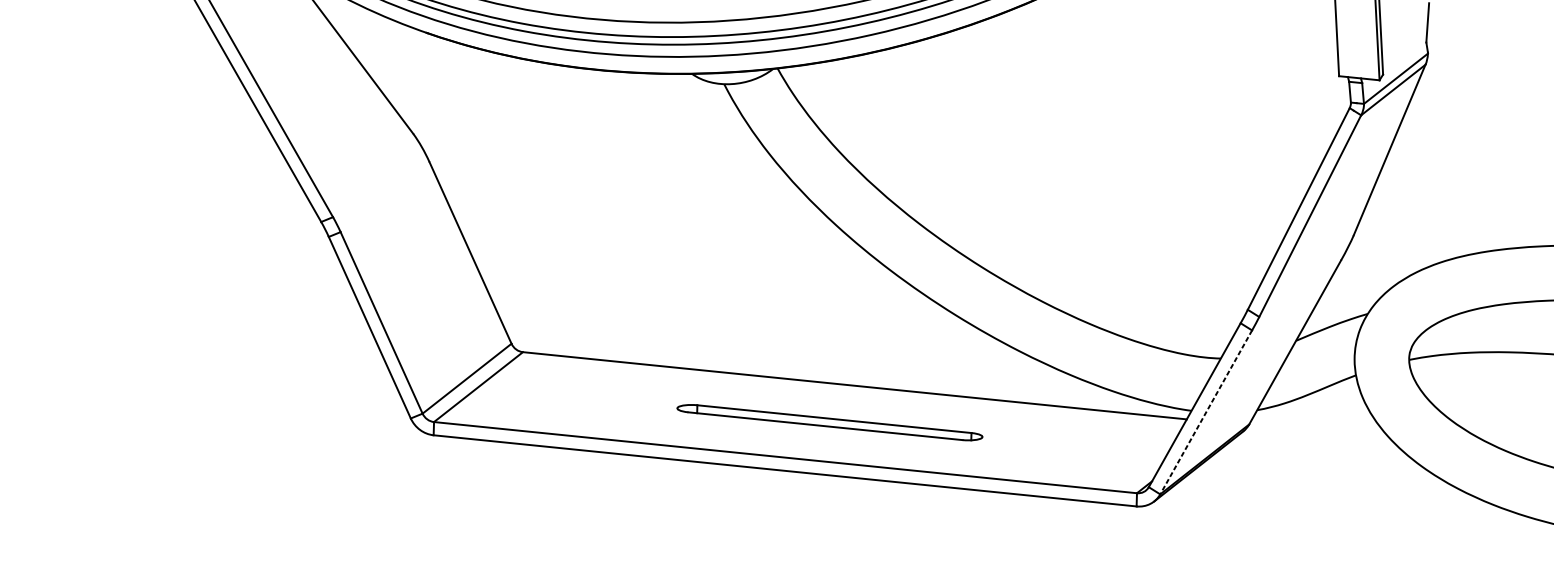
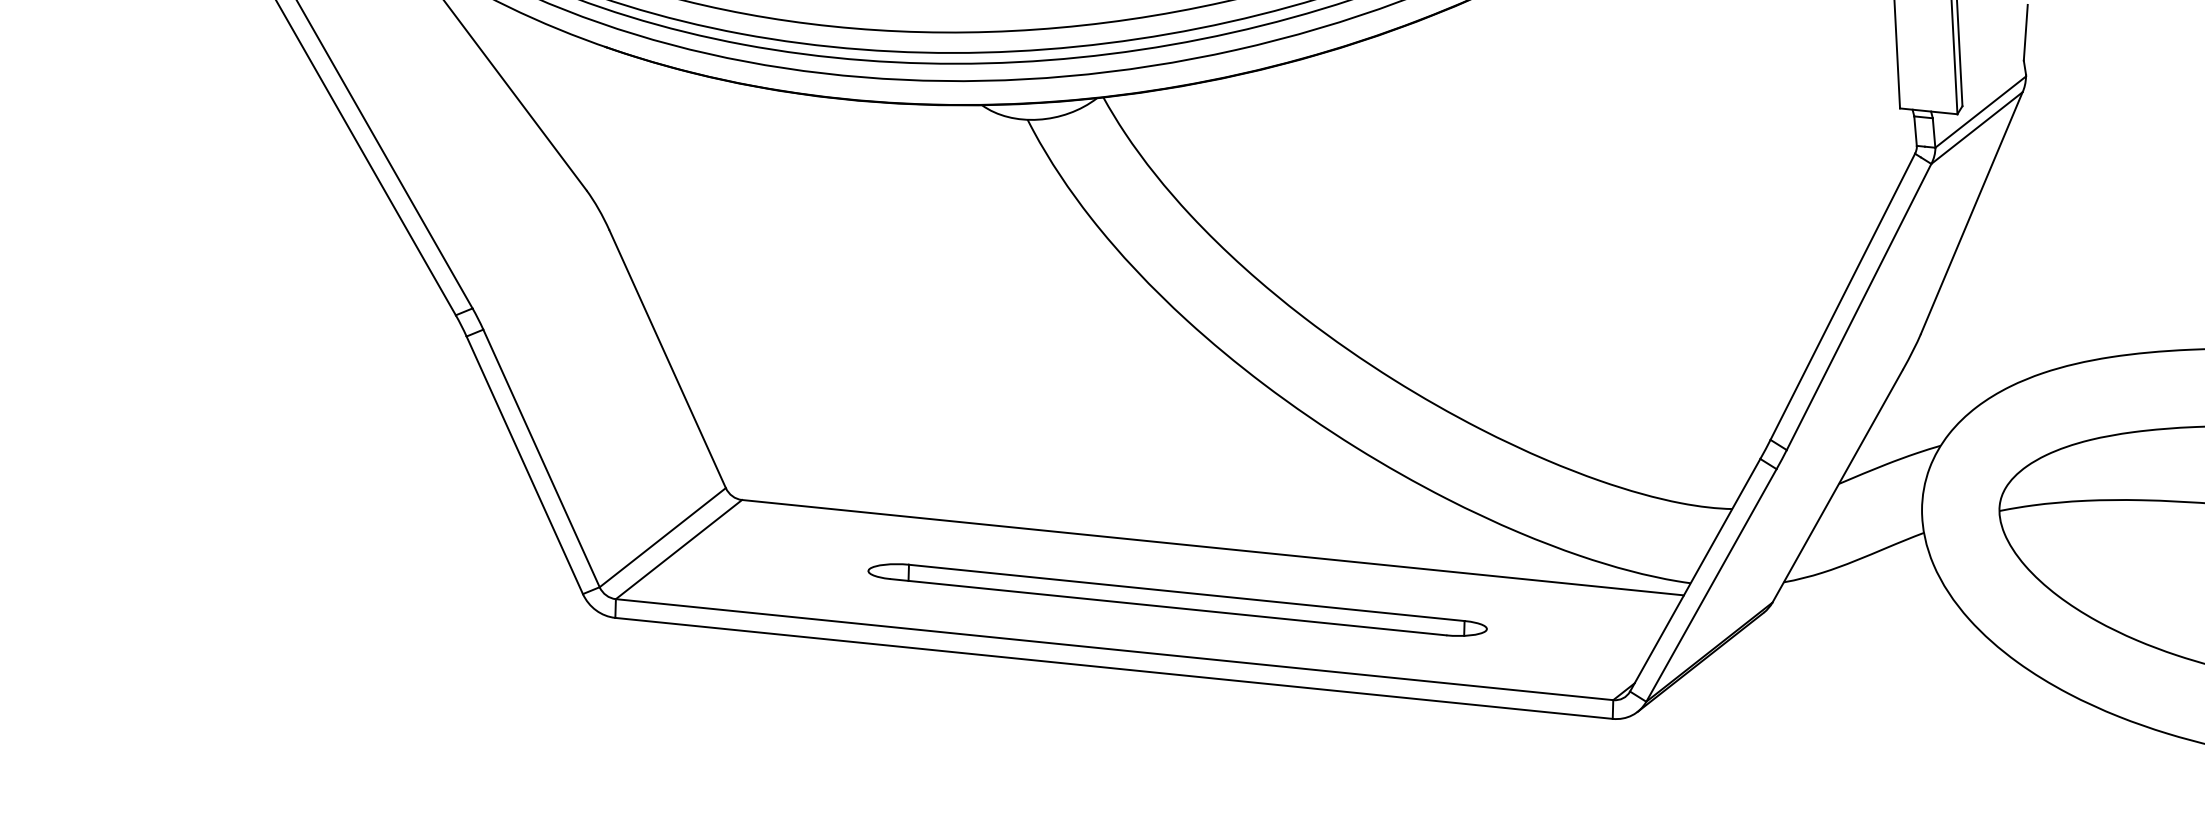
line: (1206, 412) -> (1711, 585), dashed -> solid
part: (829, 422) -> (1177, 599), size x1.43

